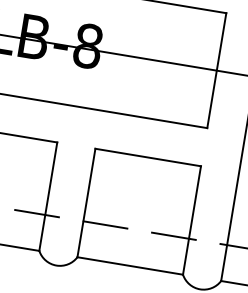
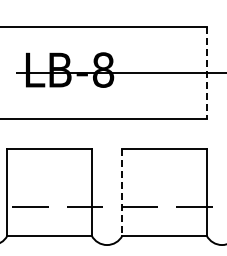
line: (216, 70) -> (206, 72), solid -> dashed
line: (86, 203) -> (122, 192), solid -> dashed

